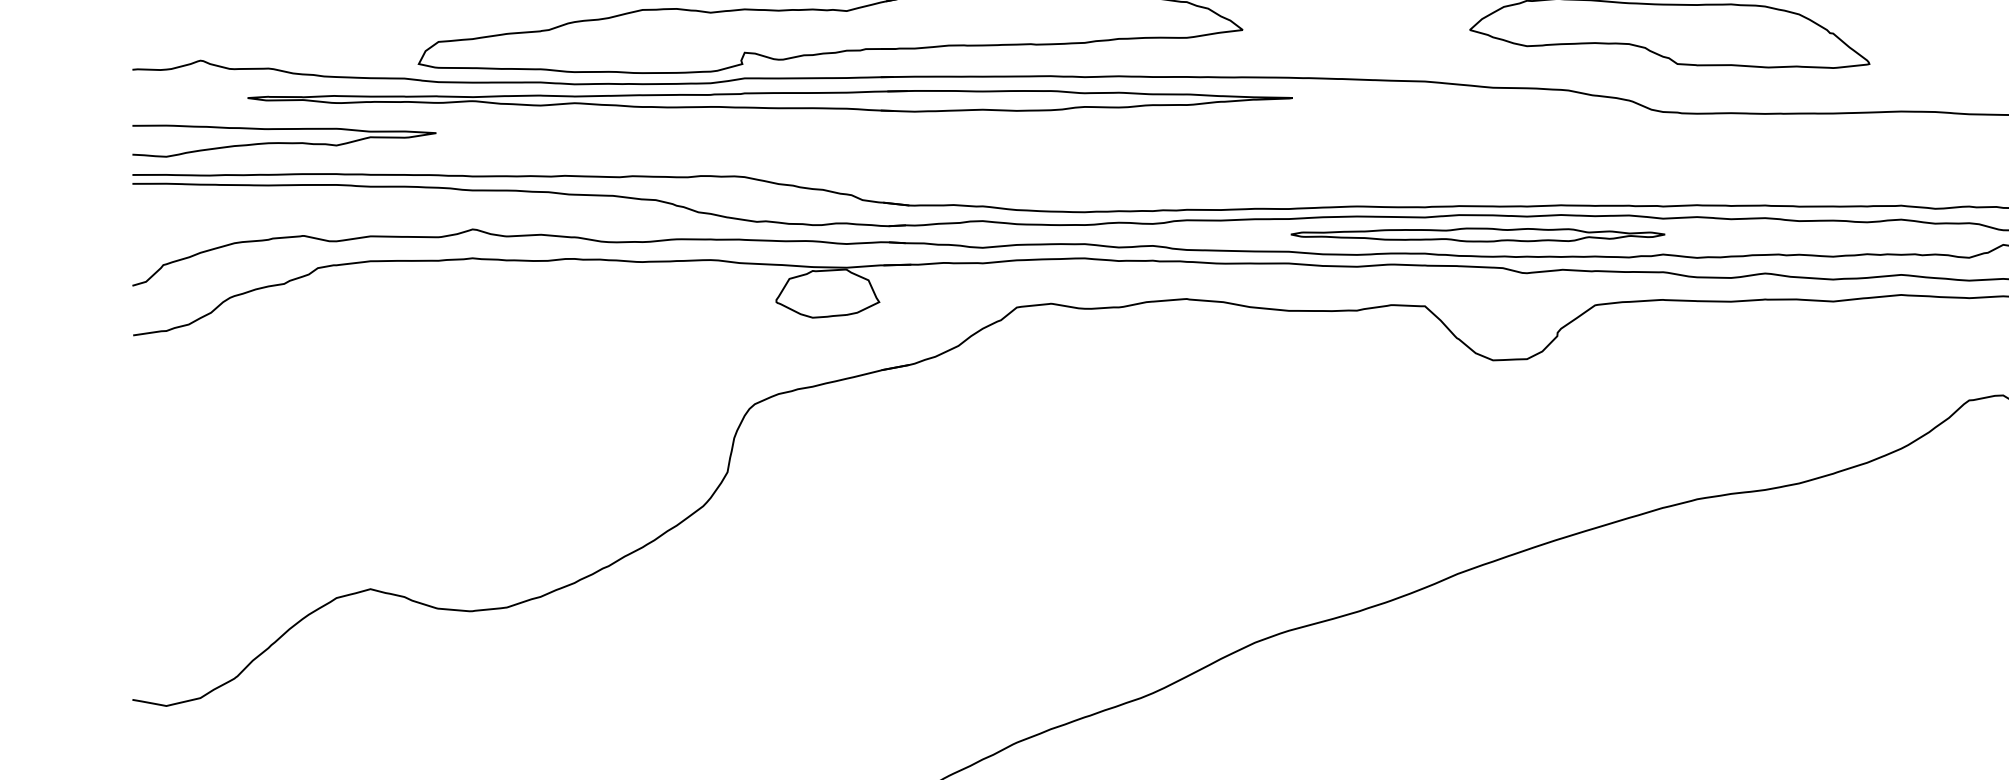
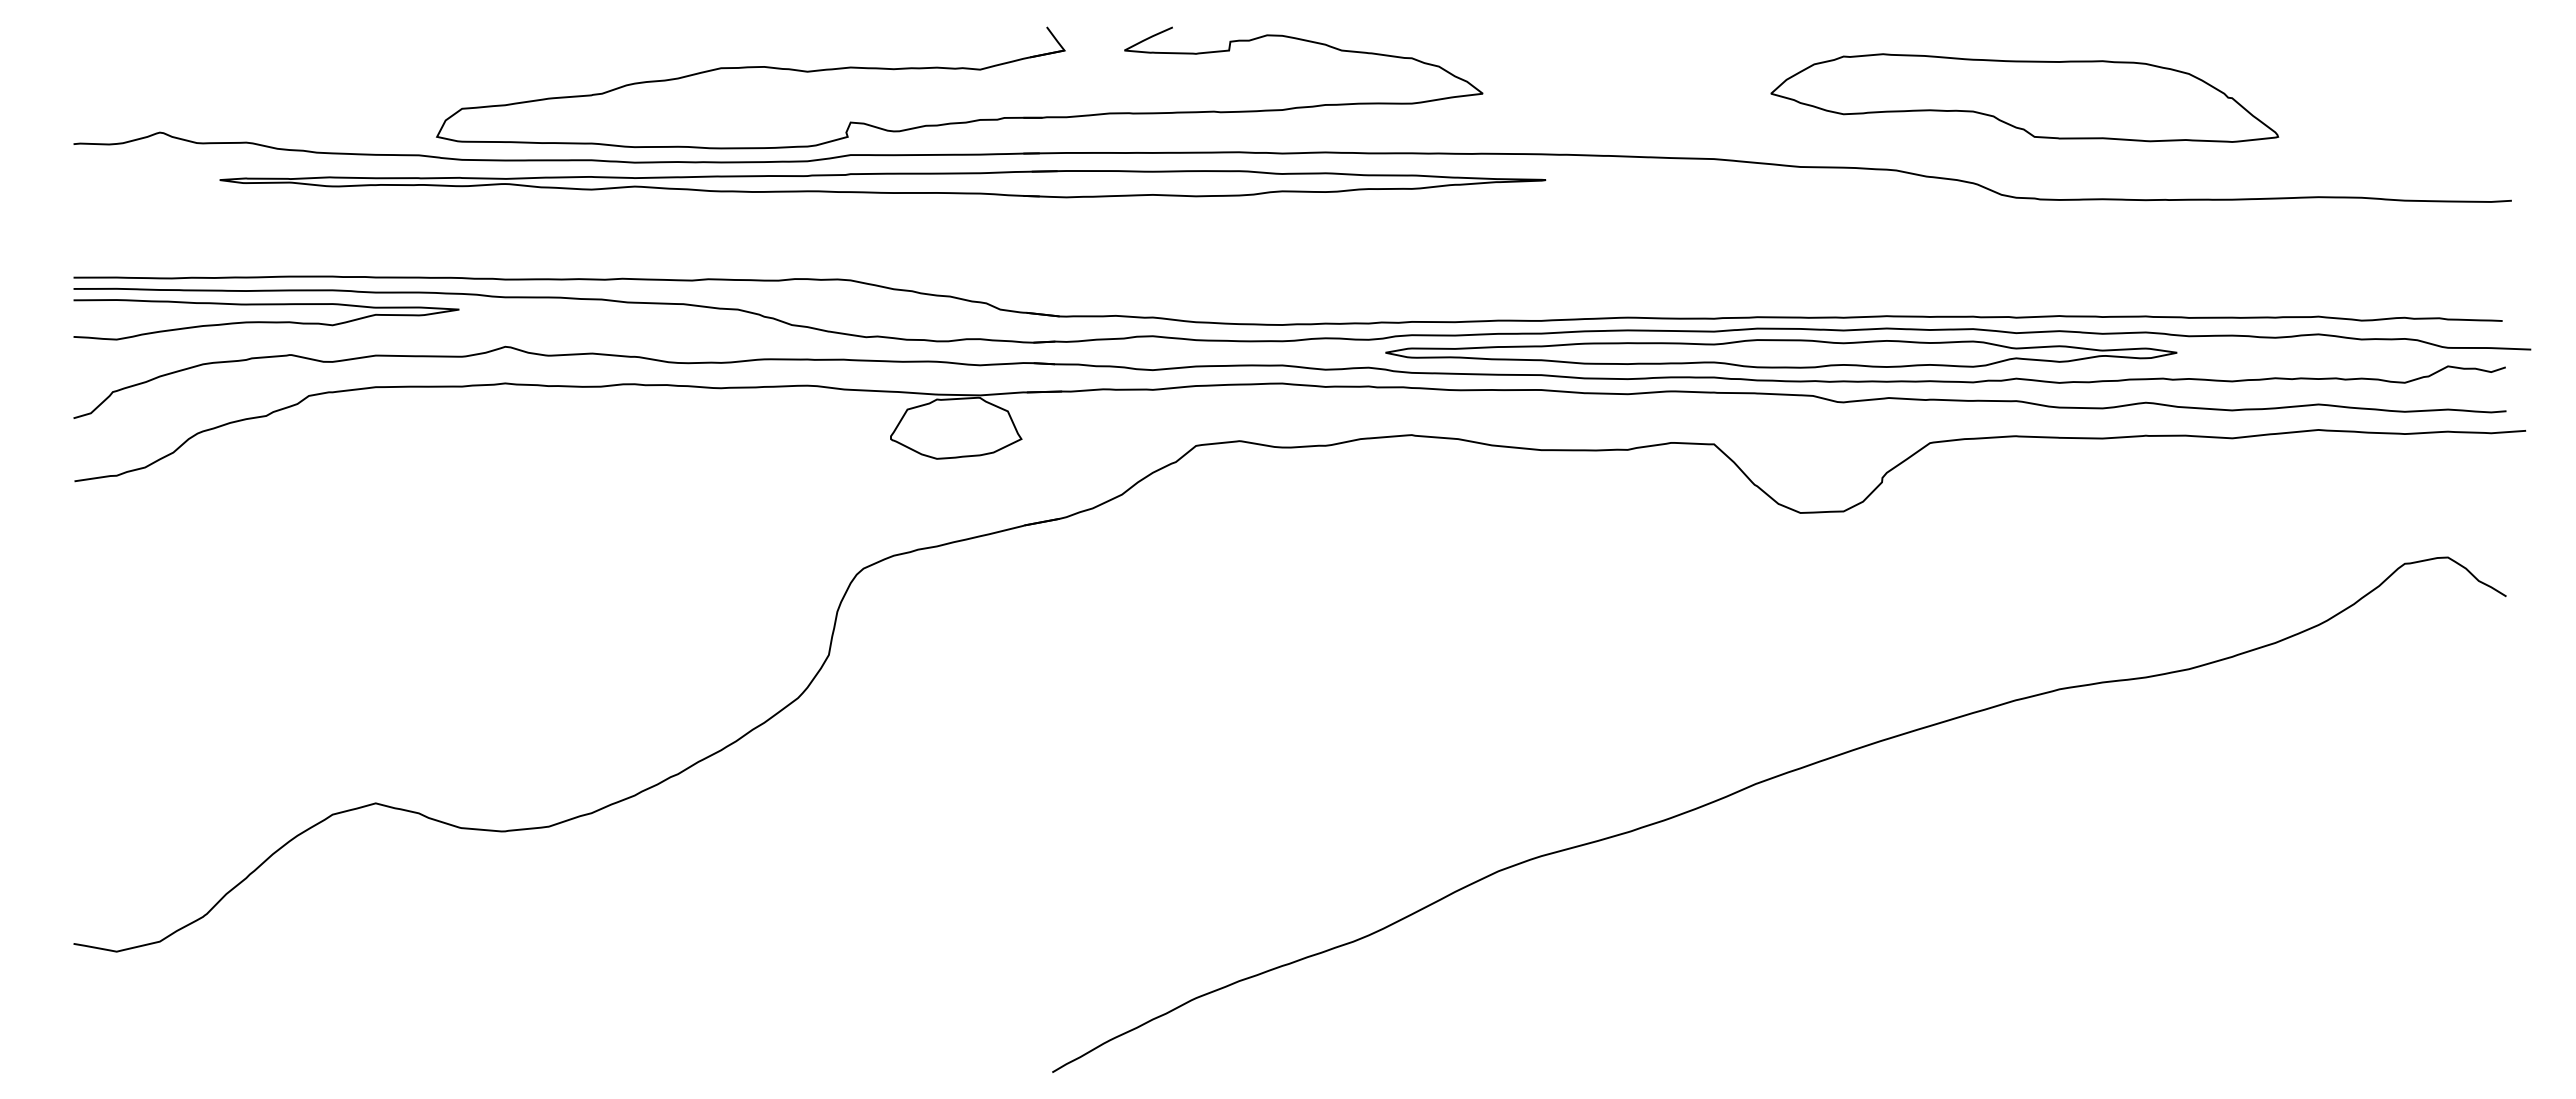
curve: (284, 142) -> (266, 321), moved
part: (1478, 234) -> (1781, 353), size x1.67

